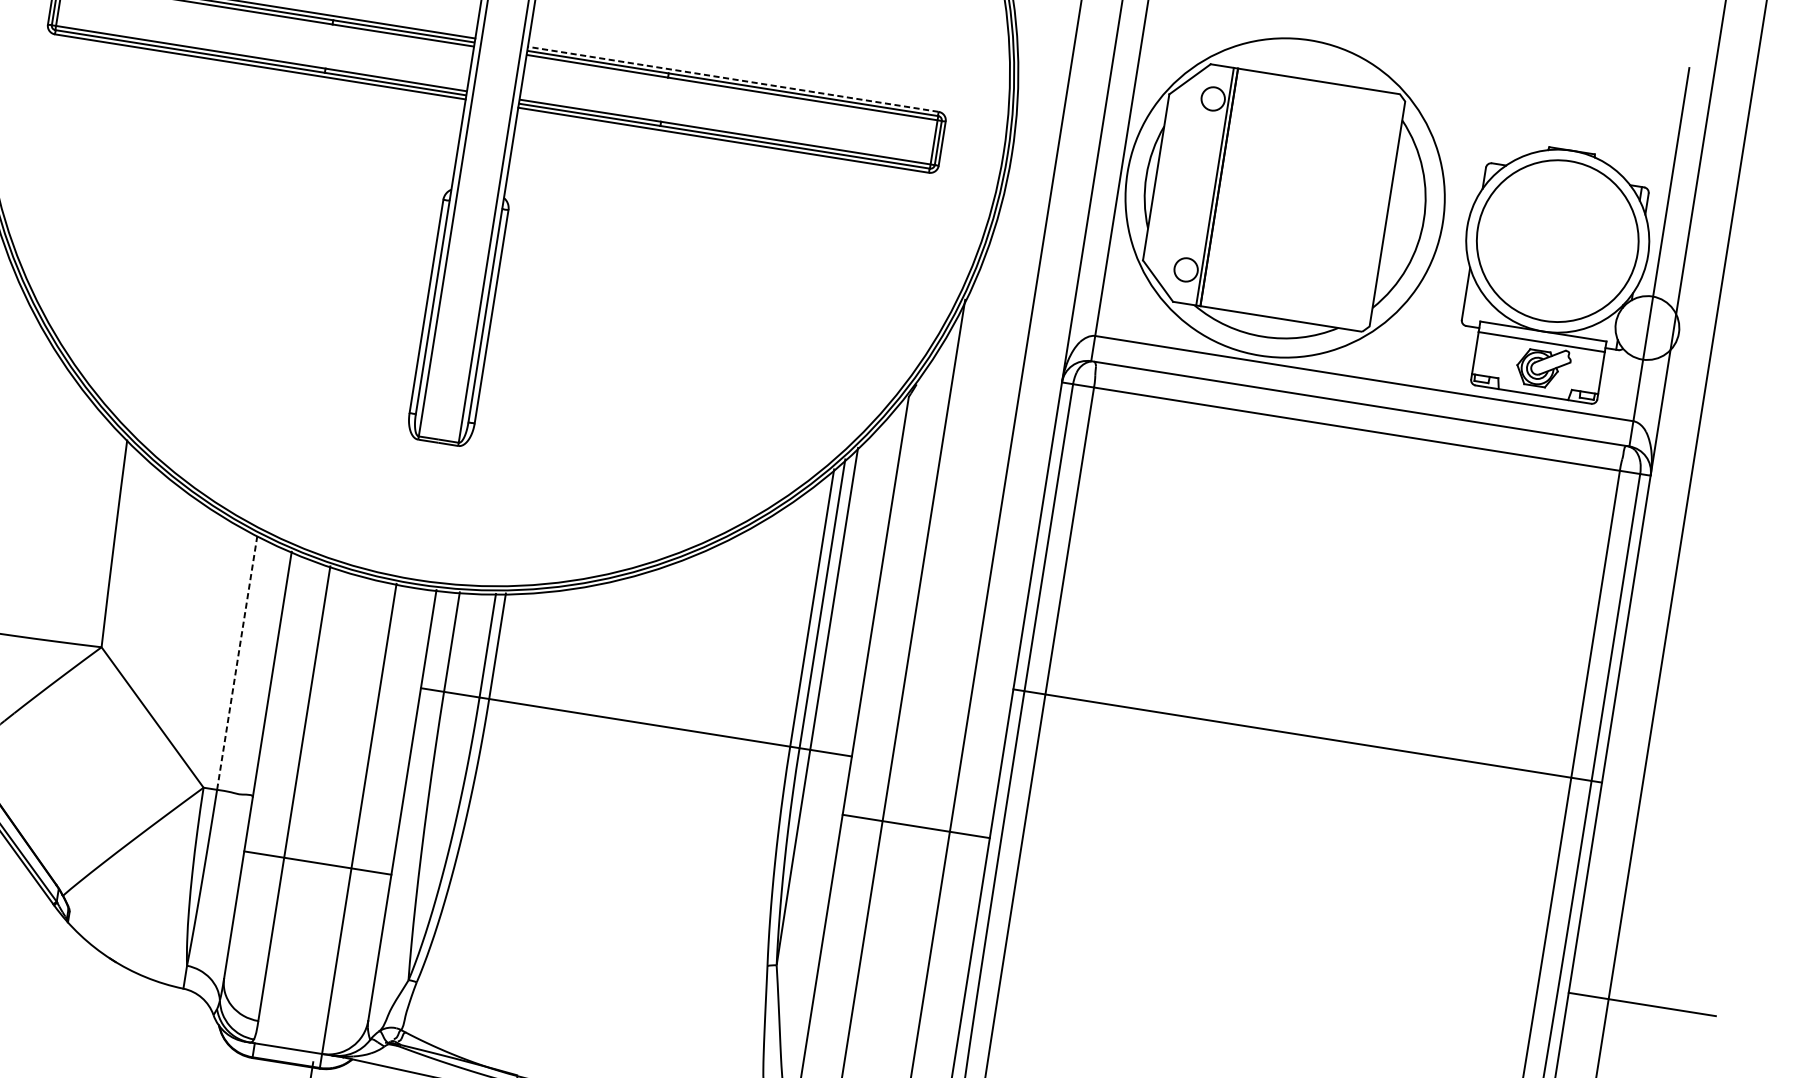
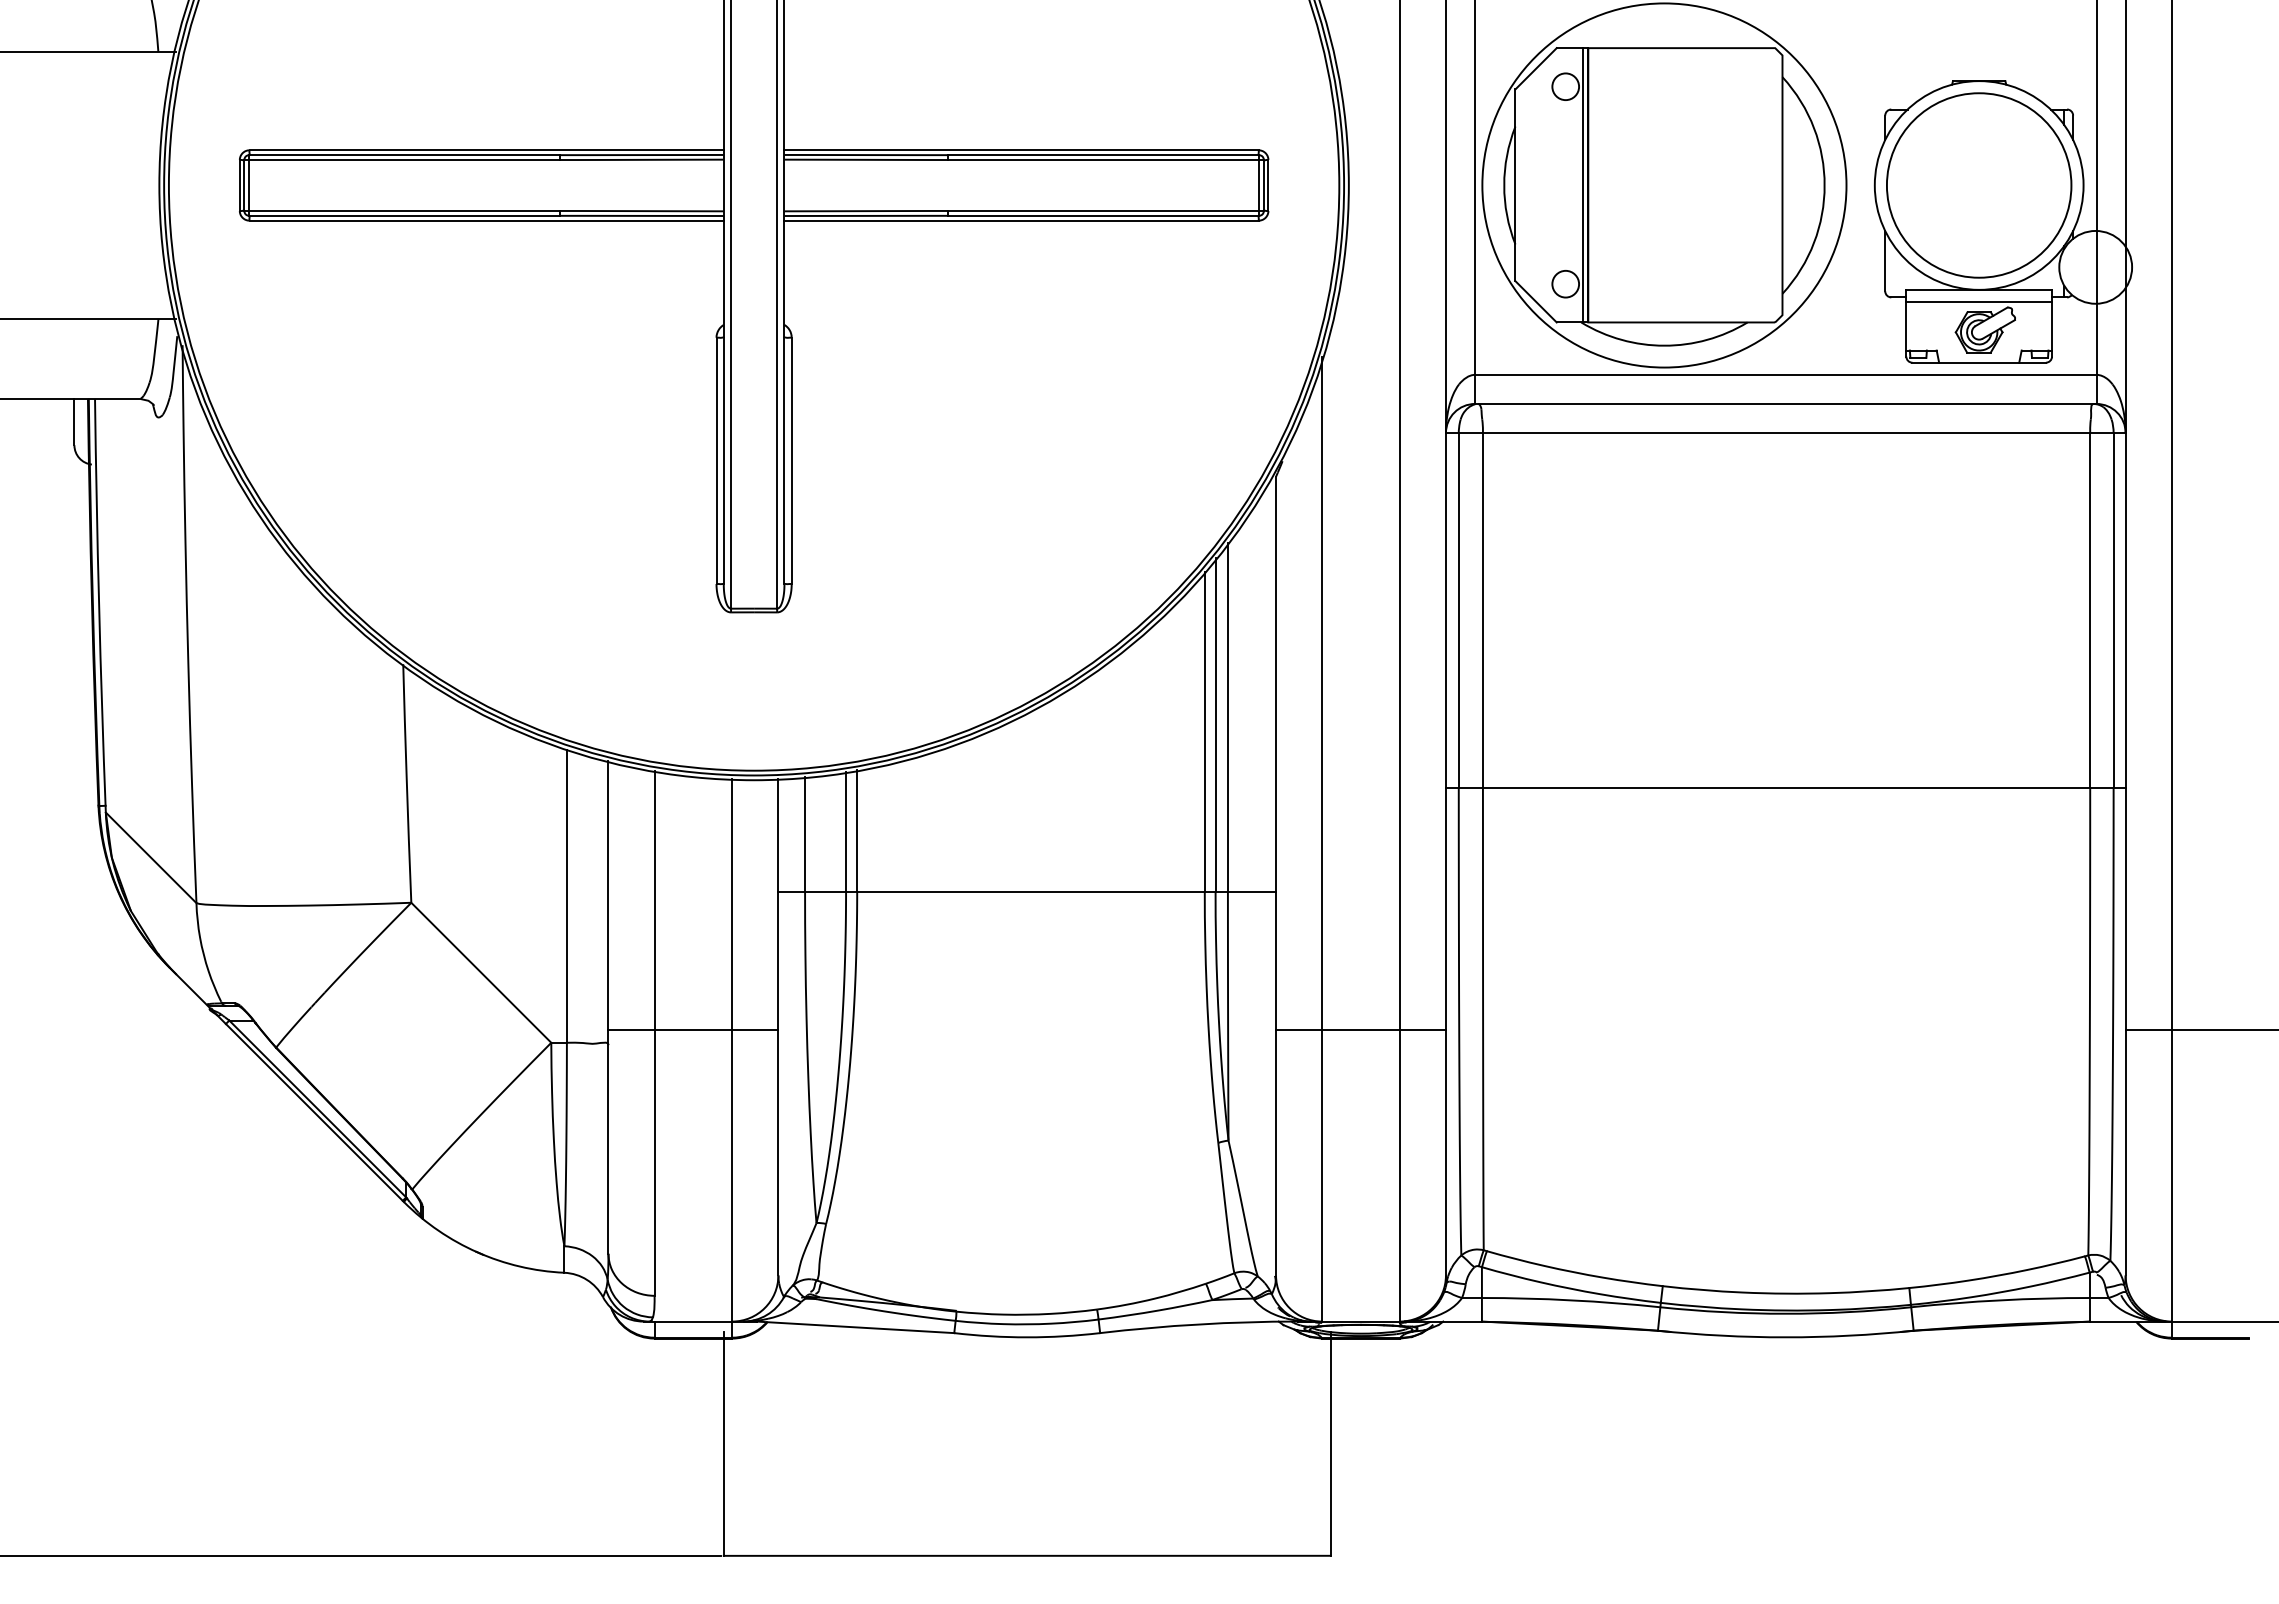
line: (733, 79) -> (1021, 150), dashed -> solid
line: (236, 663) -> (566, 896), dashed -> solid
line: (915, 826) -> (1360, 1030), moved
line: (317, 863) -> (693, 1030), moved

